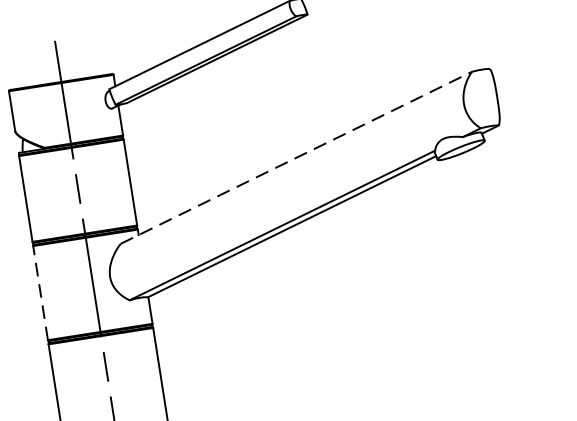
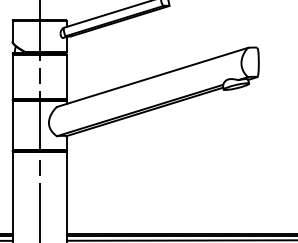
line: (298, 157) -> (153, 77), dashed -> solid
line: (40, 293) -> (12, 125), dashed -> solid

